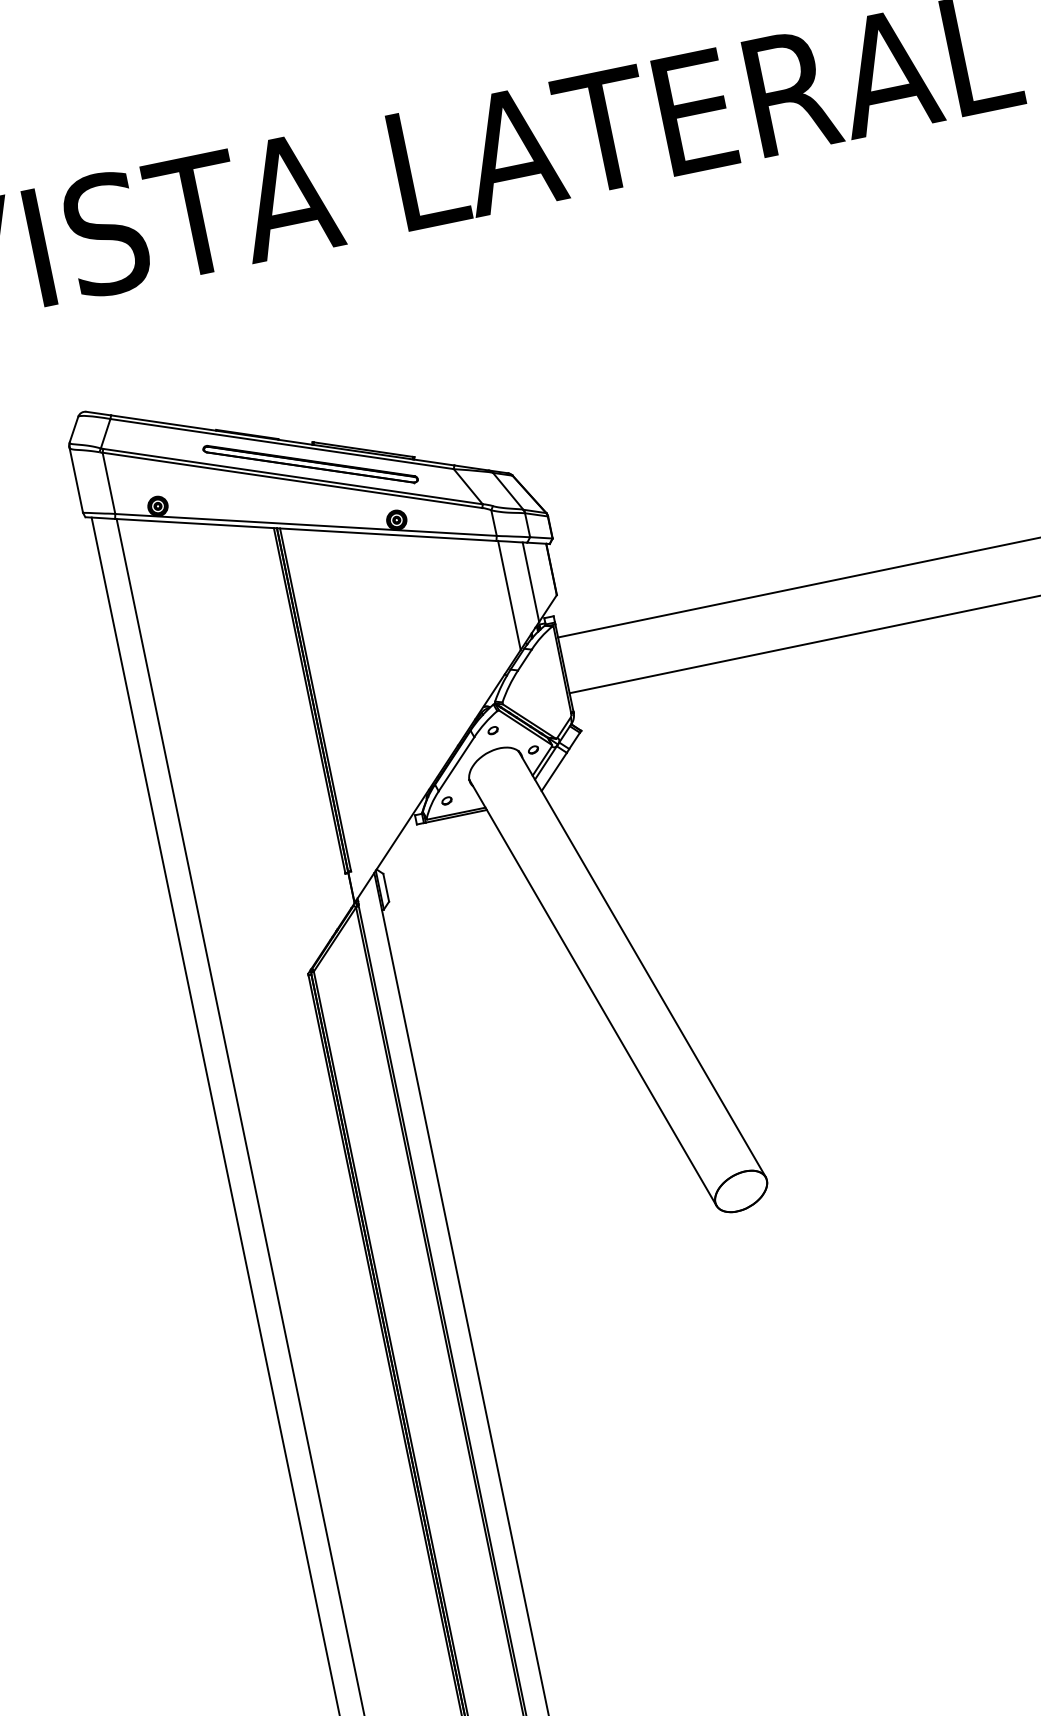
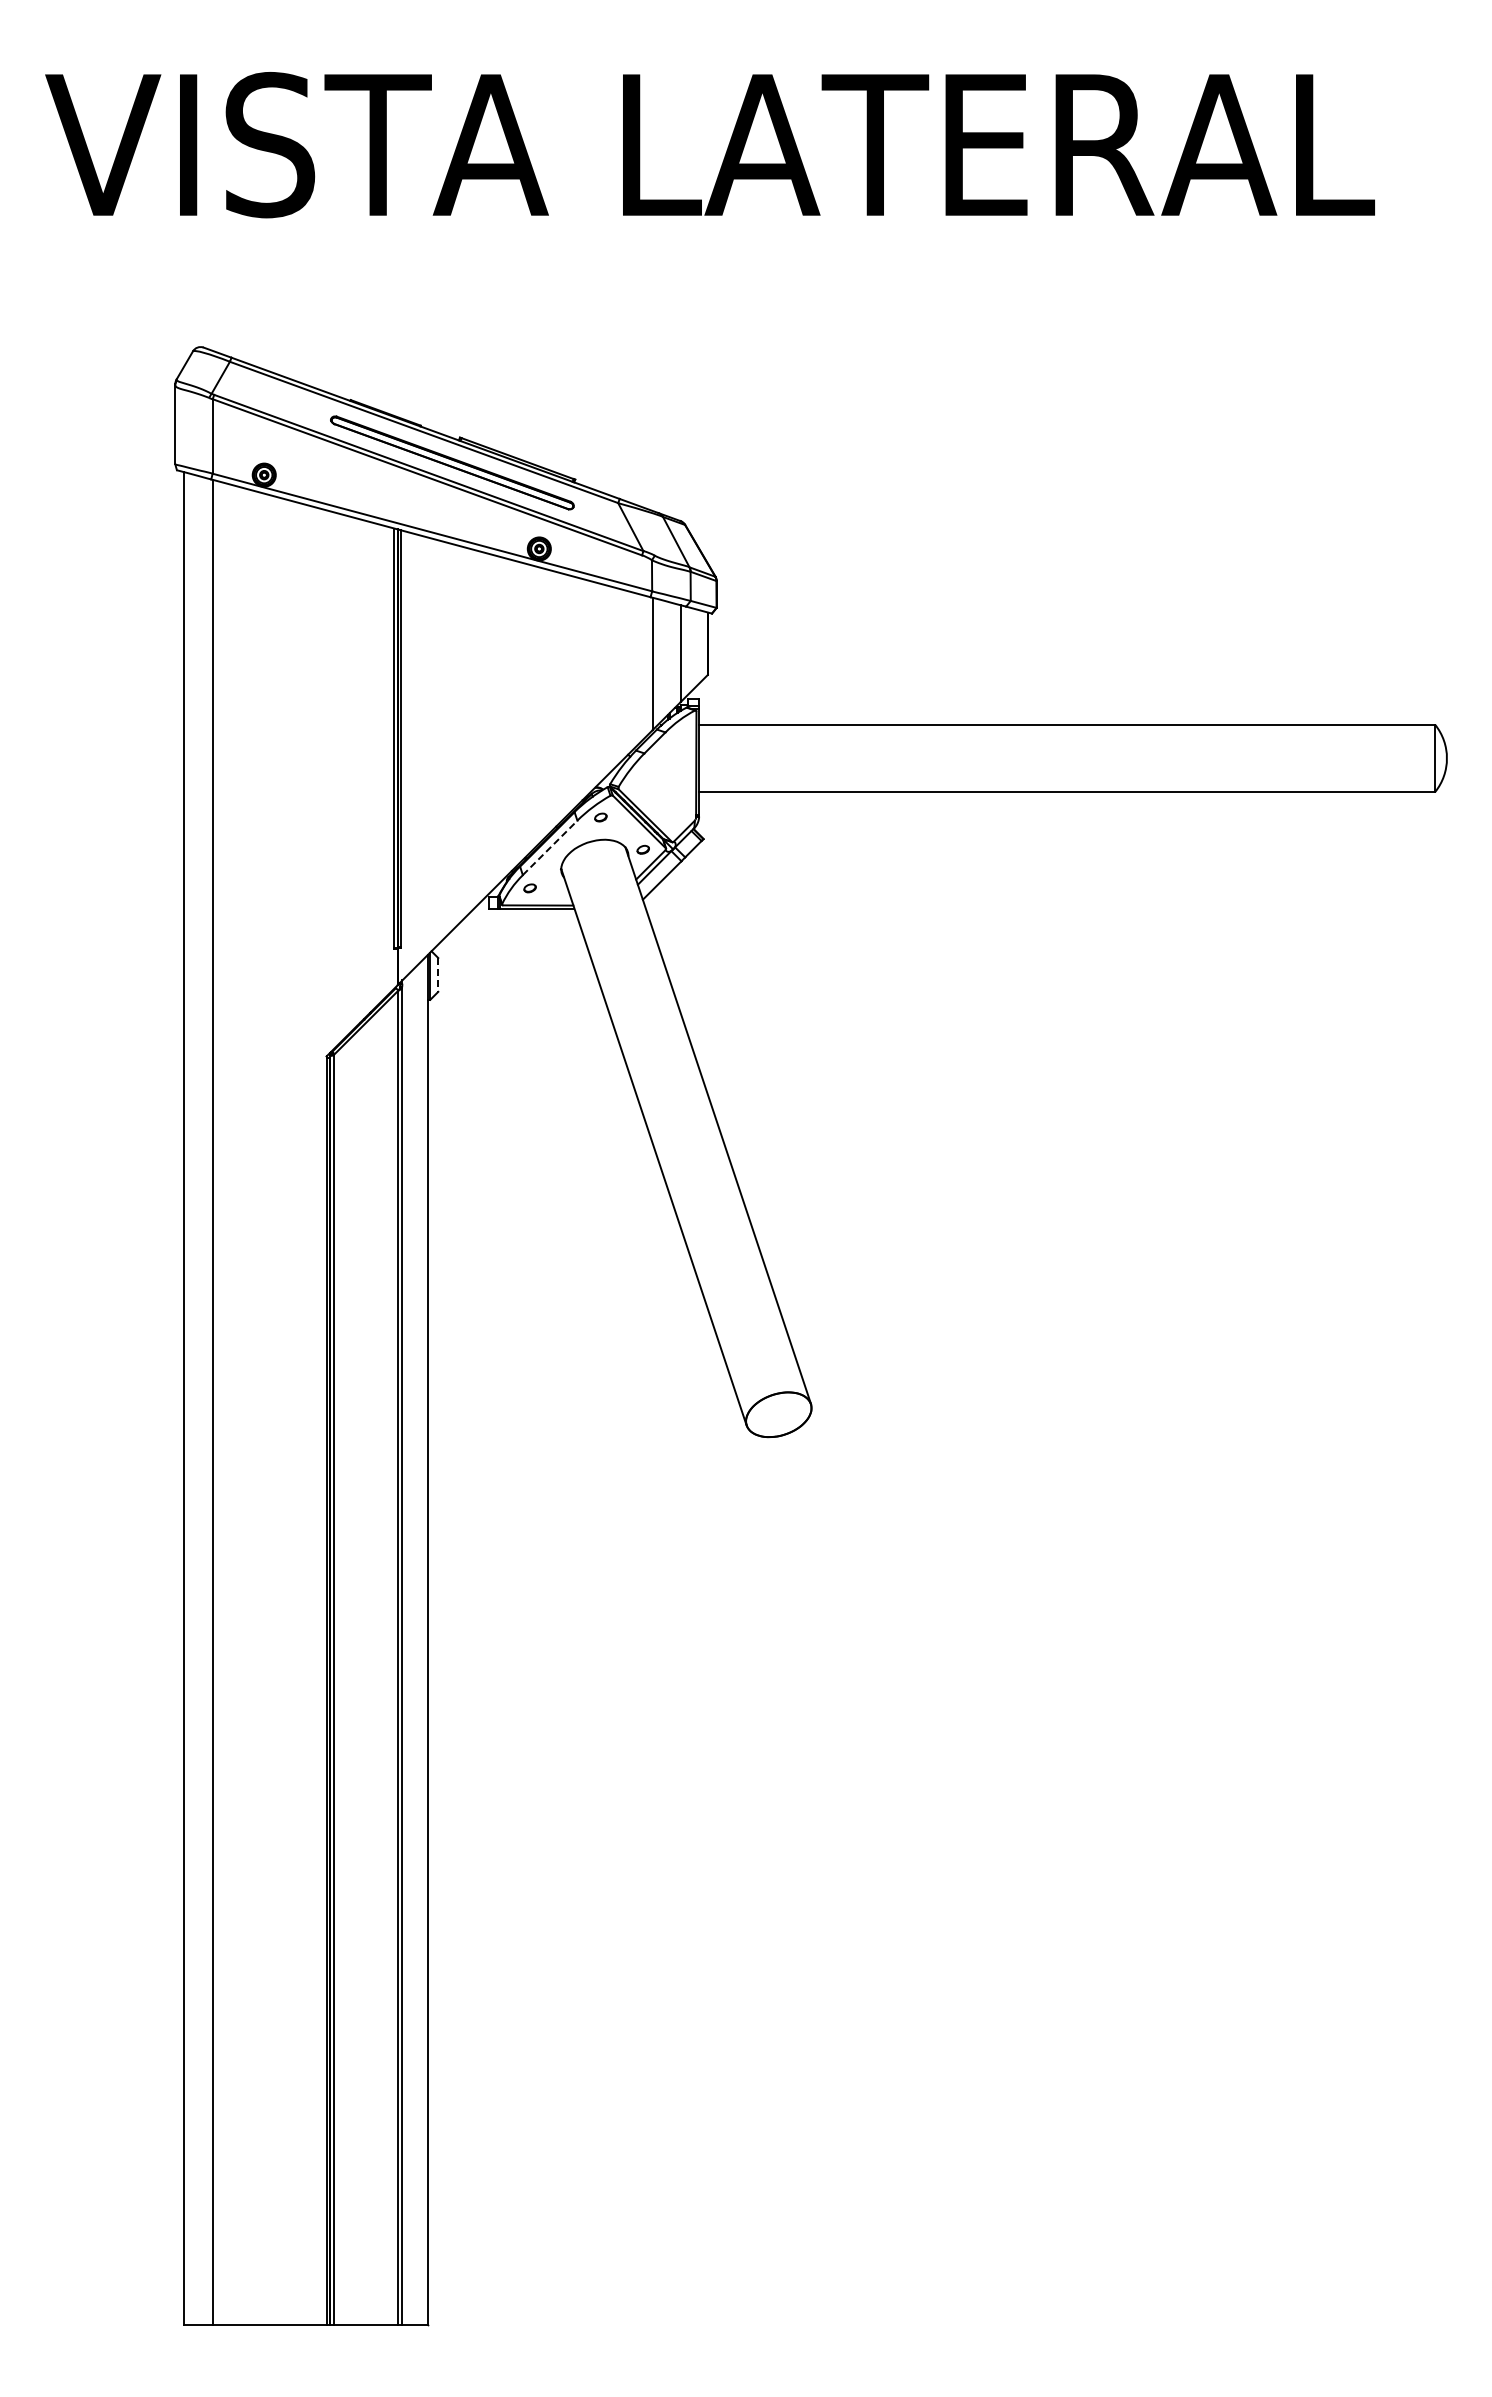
line: (456, 763) -> (550, 847), solid -> dashed
line: (386, 887) -> (438, 974), solid -> dashed

